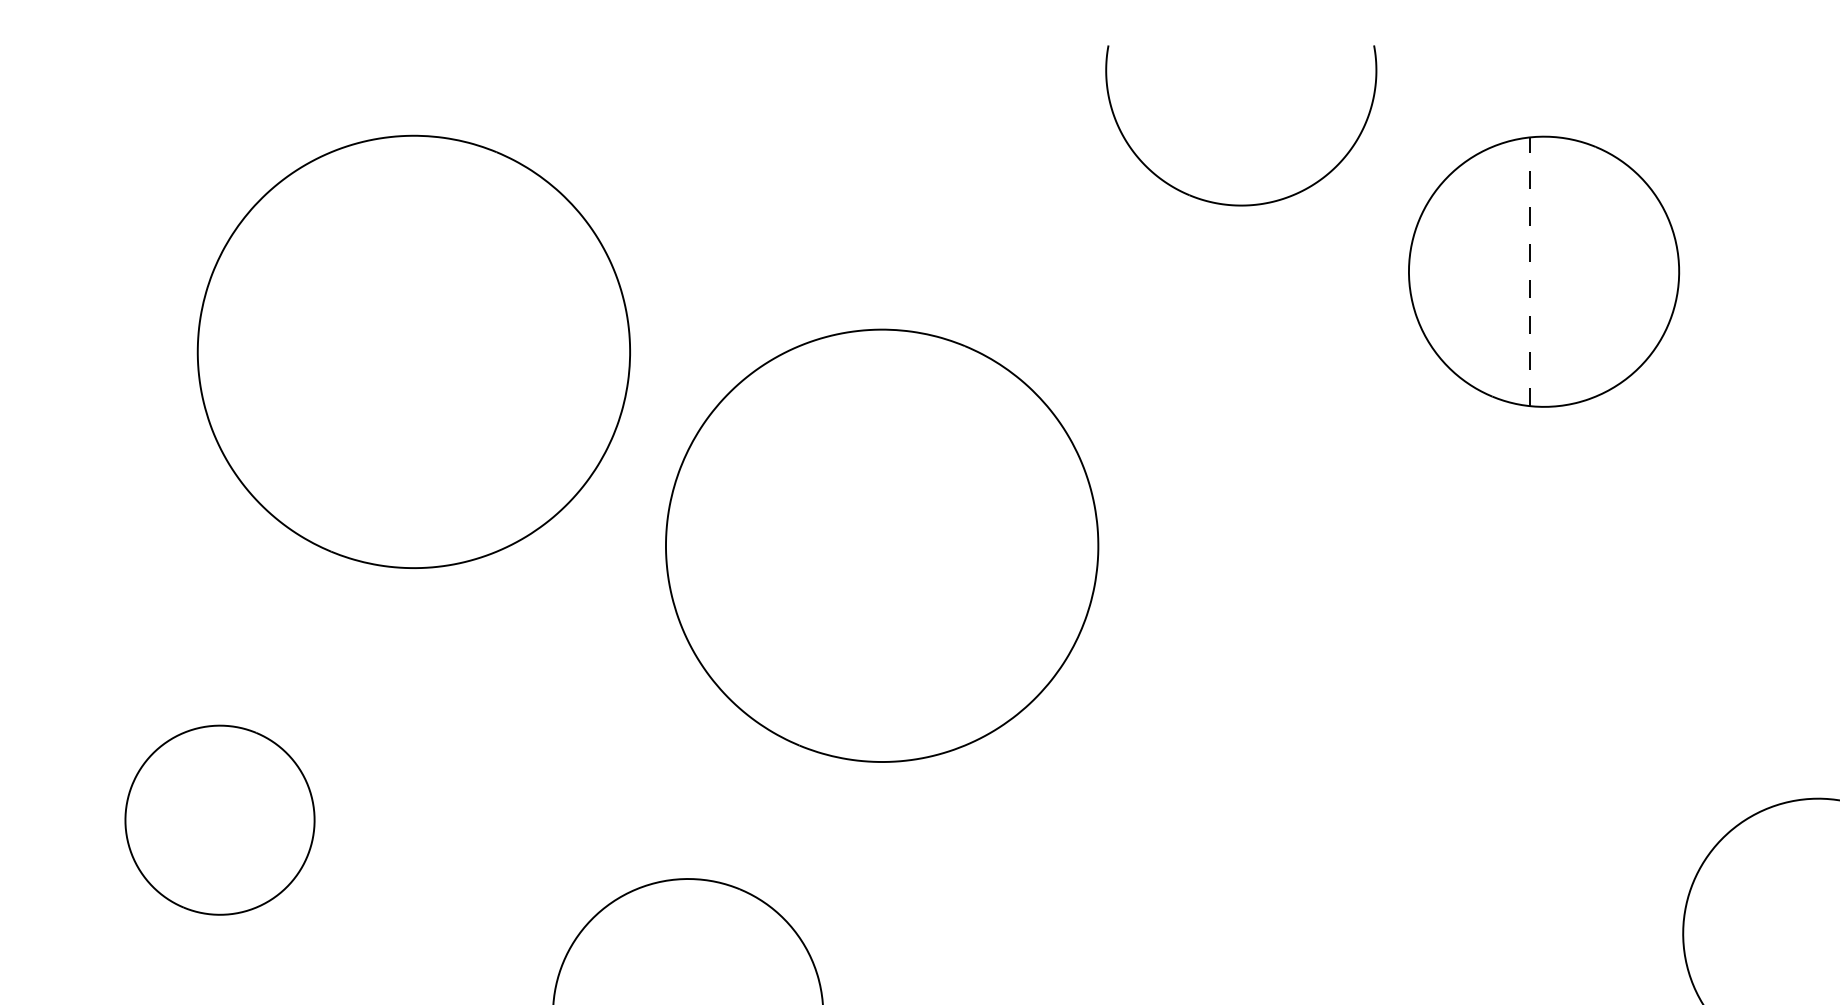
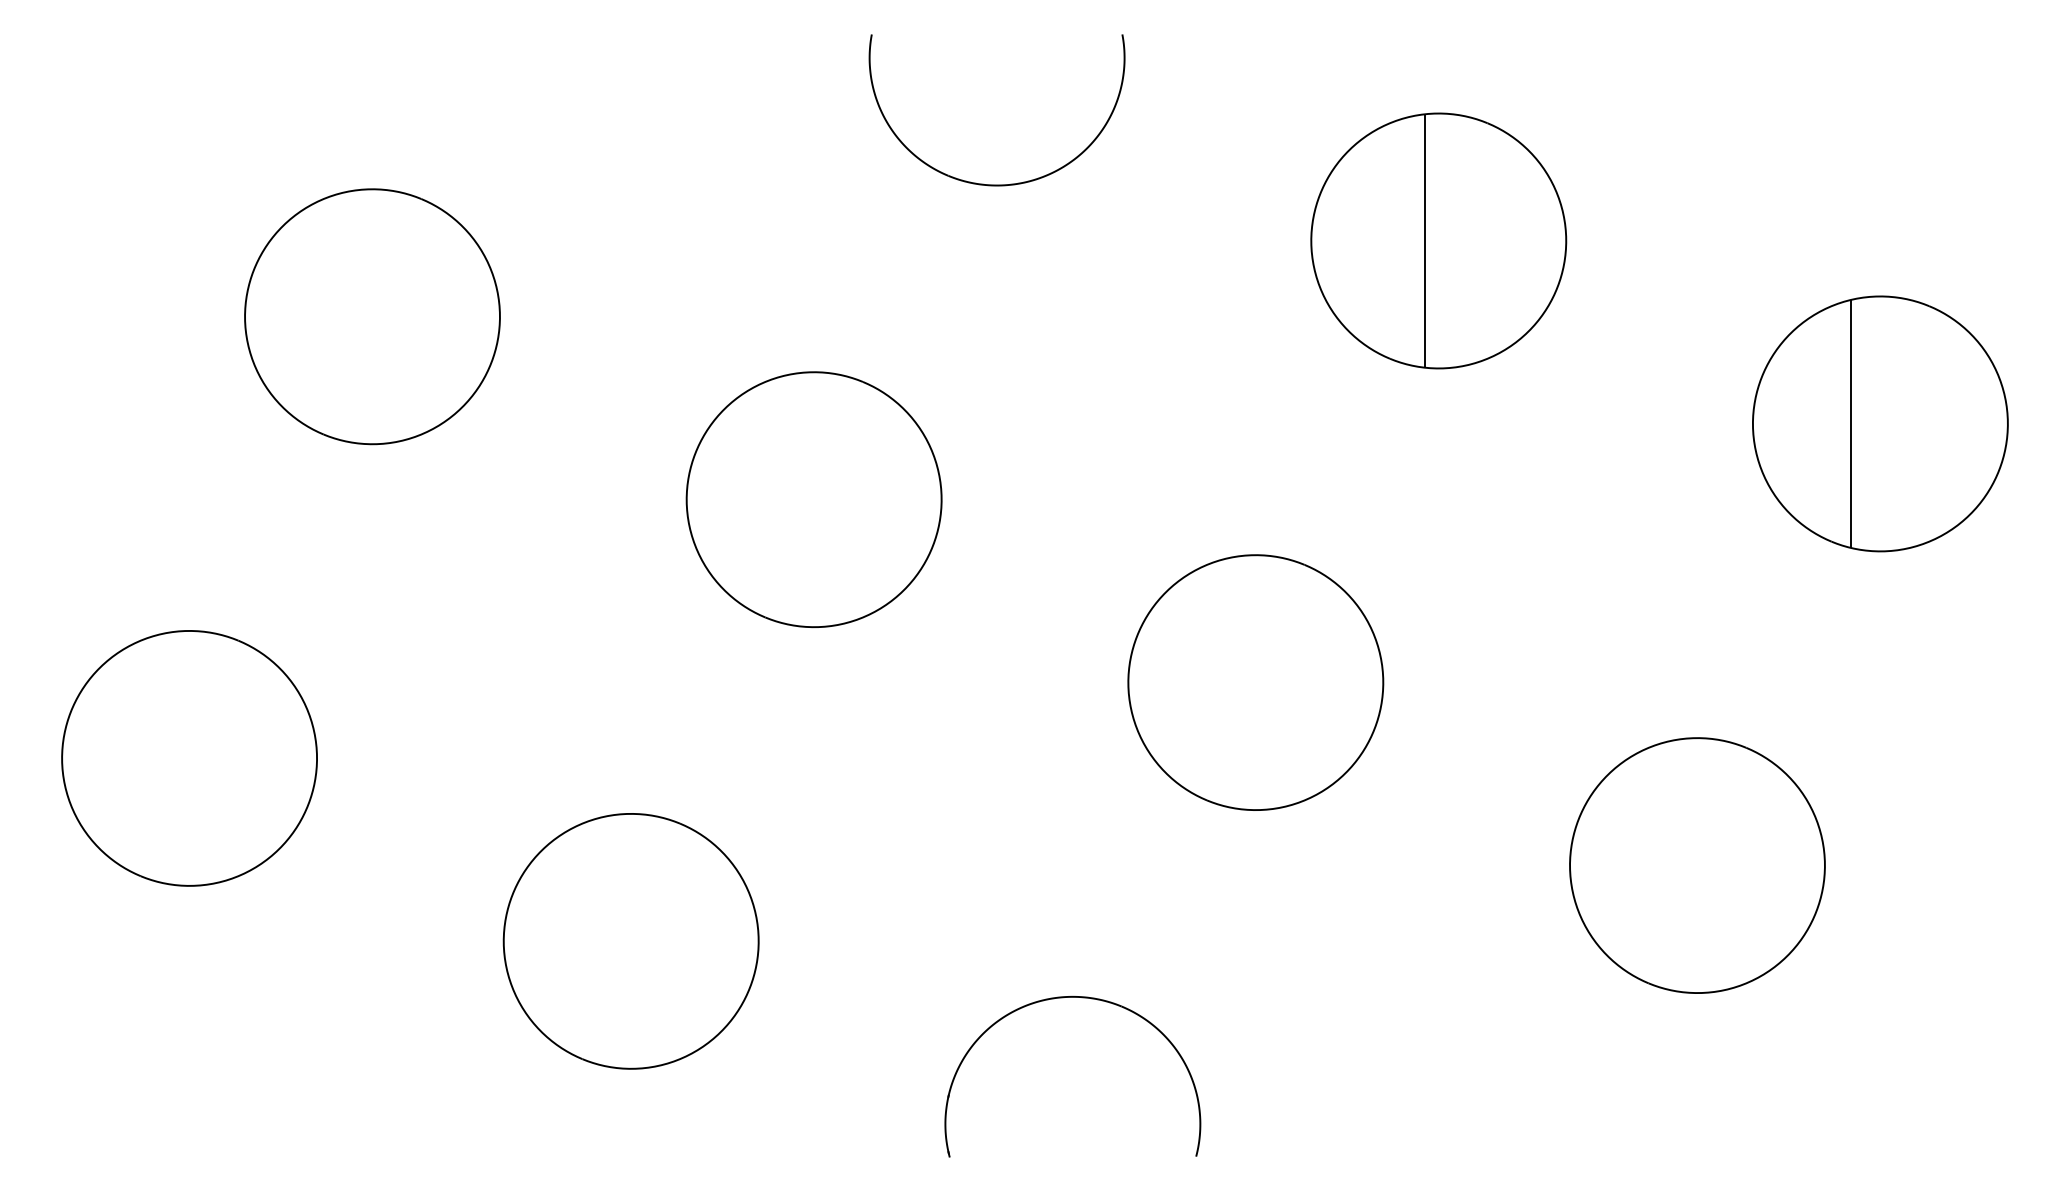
part: (1240, 204) -> (996, 184), moved
line: (1530, 272) -> (1425, 241), dashed -> solid
part: (413, 351) -> (372, 316), size x0.62
part: (881, 545) -> (813, 499), size x0.62
part: (1349, 739) -> (1255, 682), added
part: (219, 820) -> (189, 758), size x1.43

